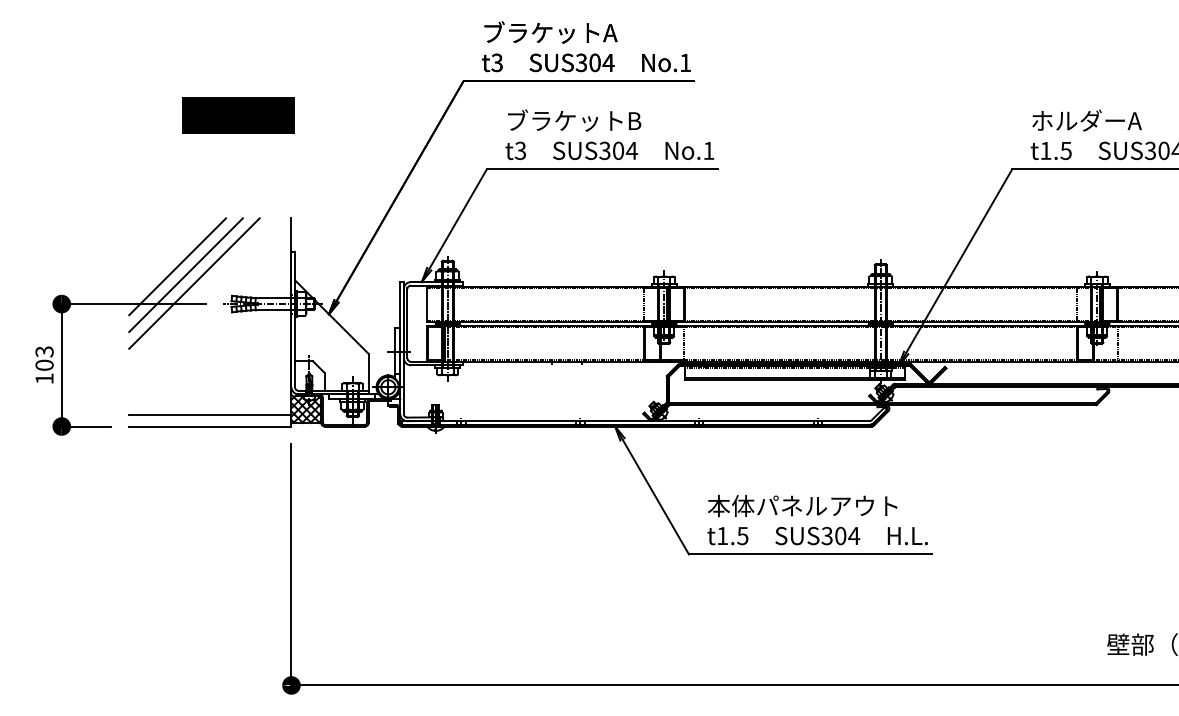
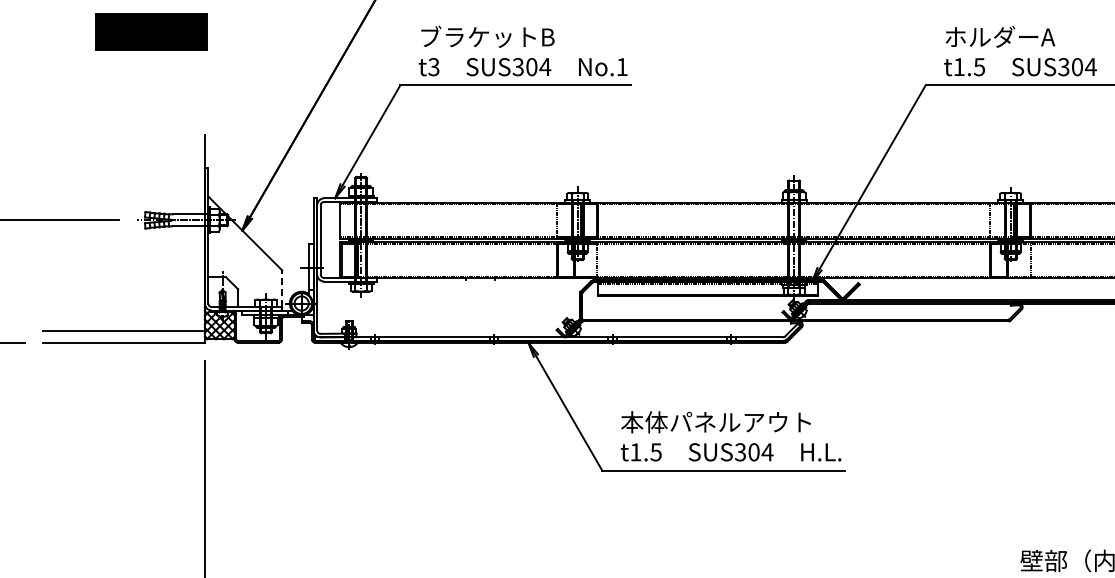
line: (177, 266) -> (90, 182), removed
line: (185, 274) -> (98, 190), removed
line: (194, 283) -> (107, 199), removed
line: (368, 371) -> (281, 287), solid -> dashed

